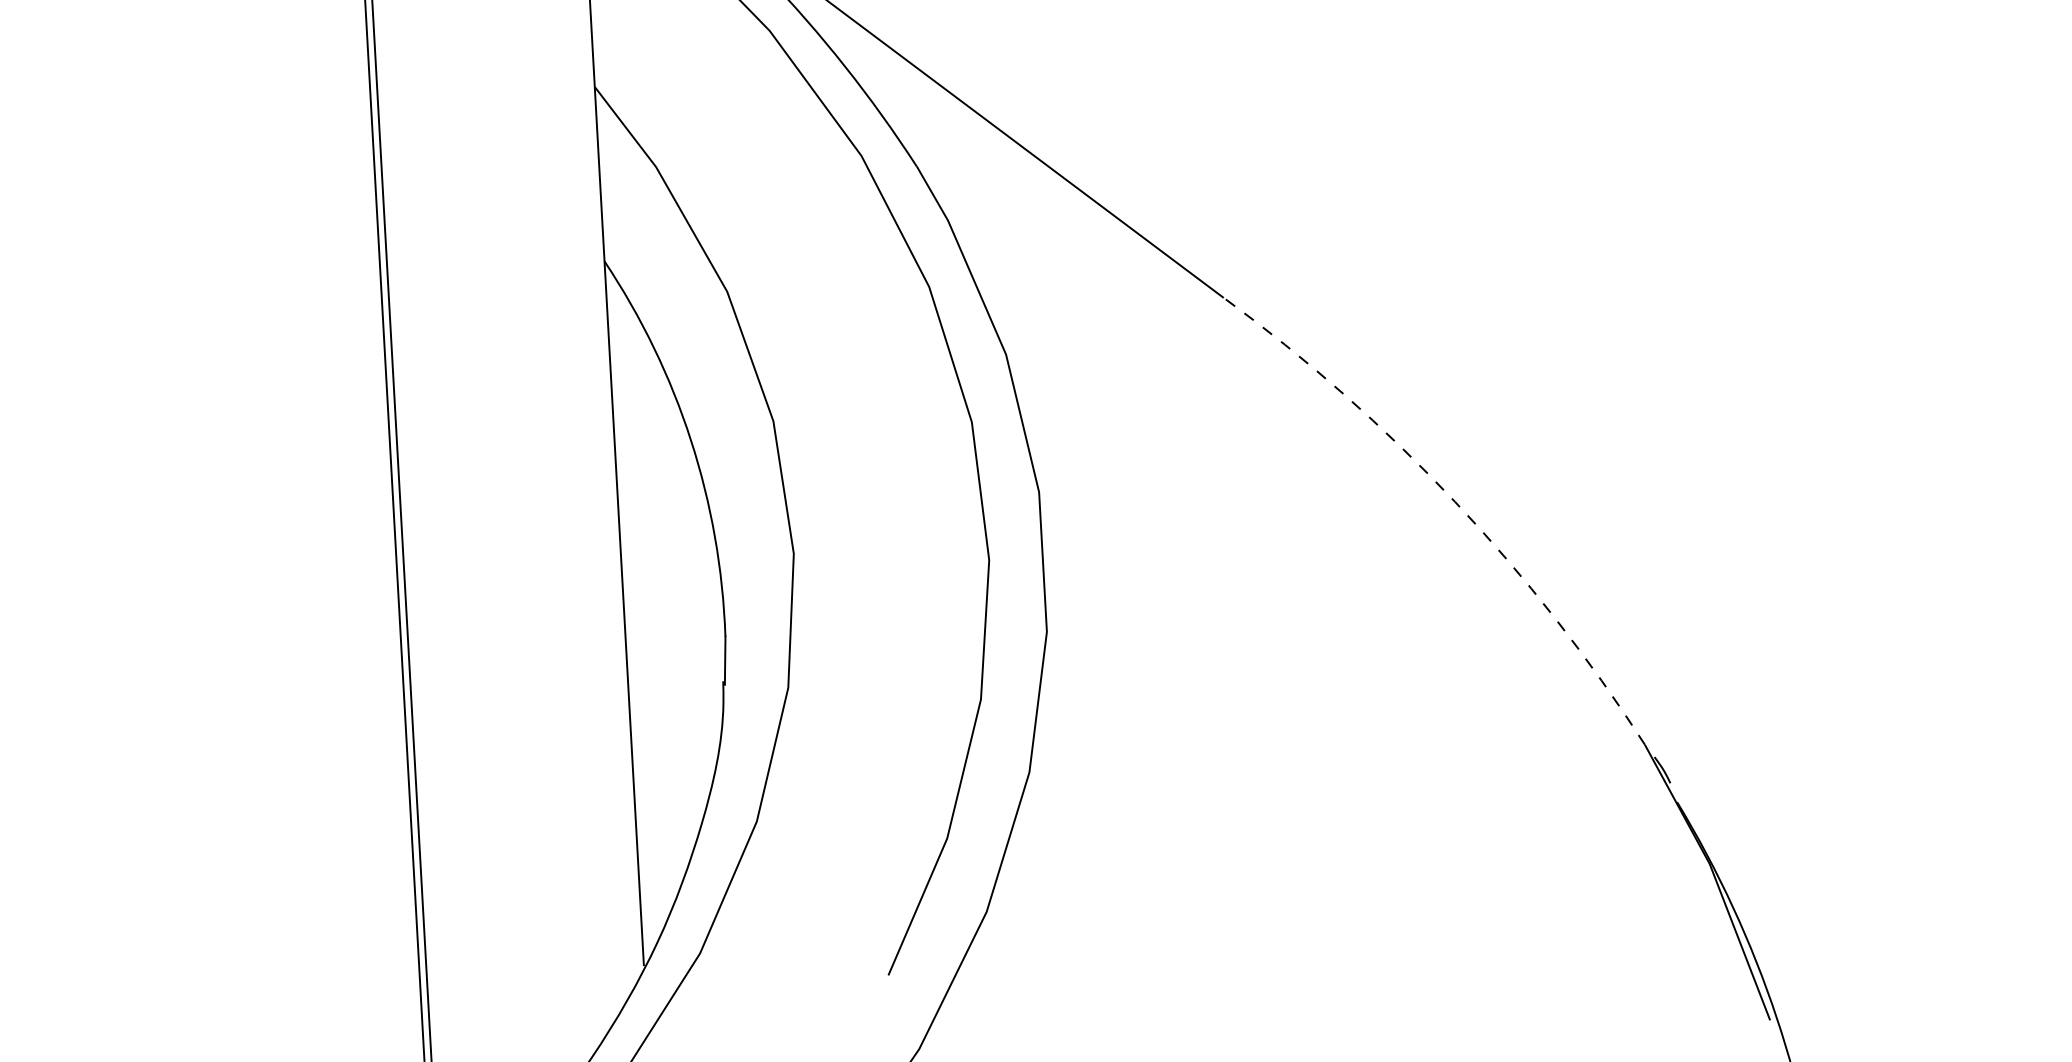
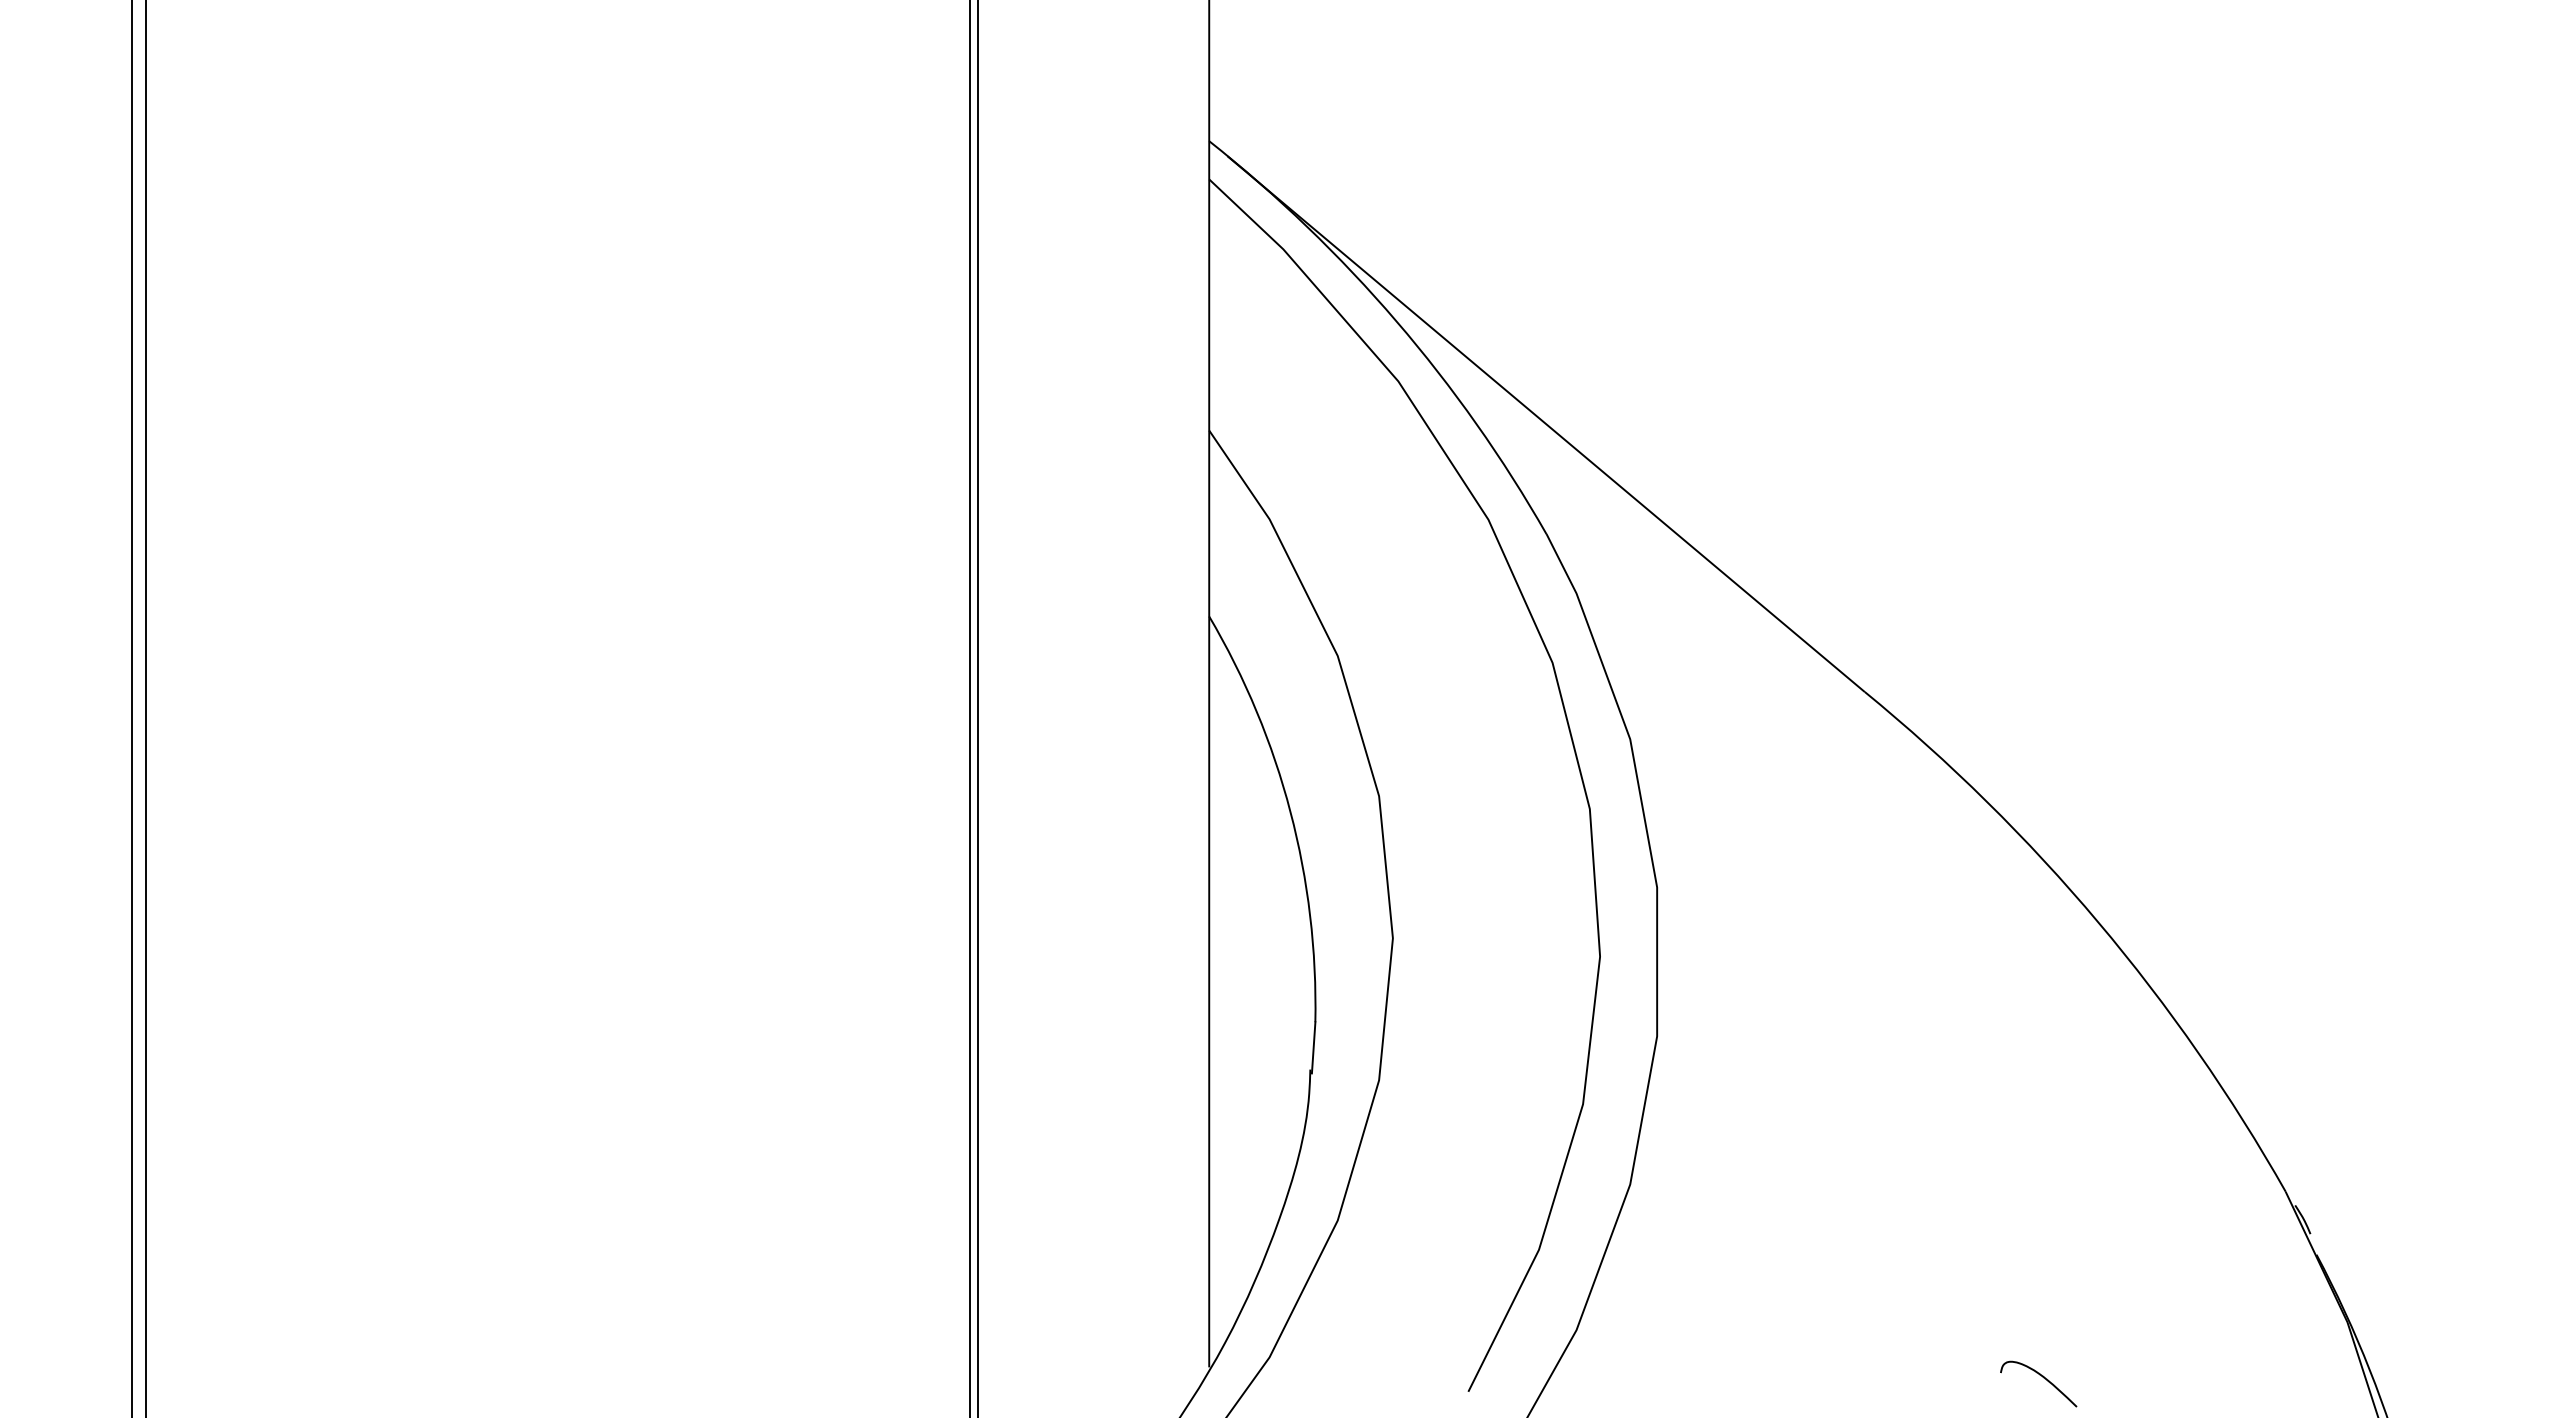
arc: (1455, 501) -> (2098, 922), dashed -> solid
curve: (1427, 932) -> (2043, 1378), added

